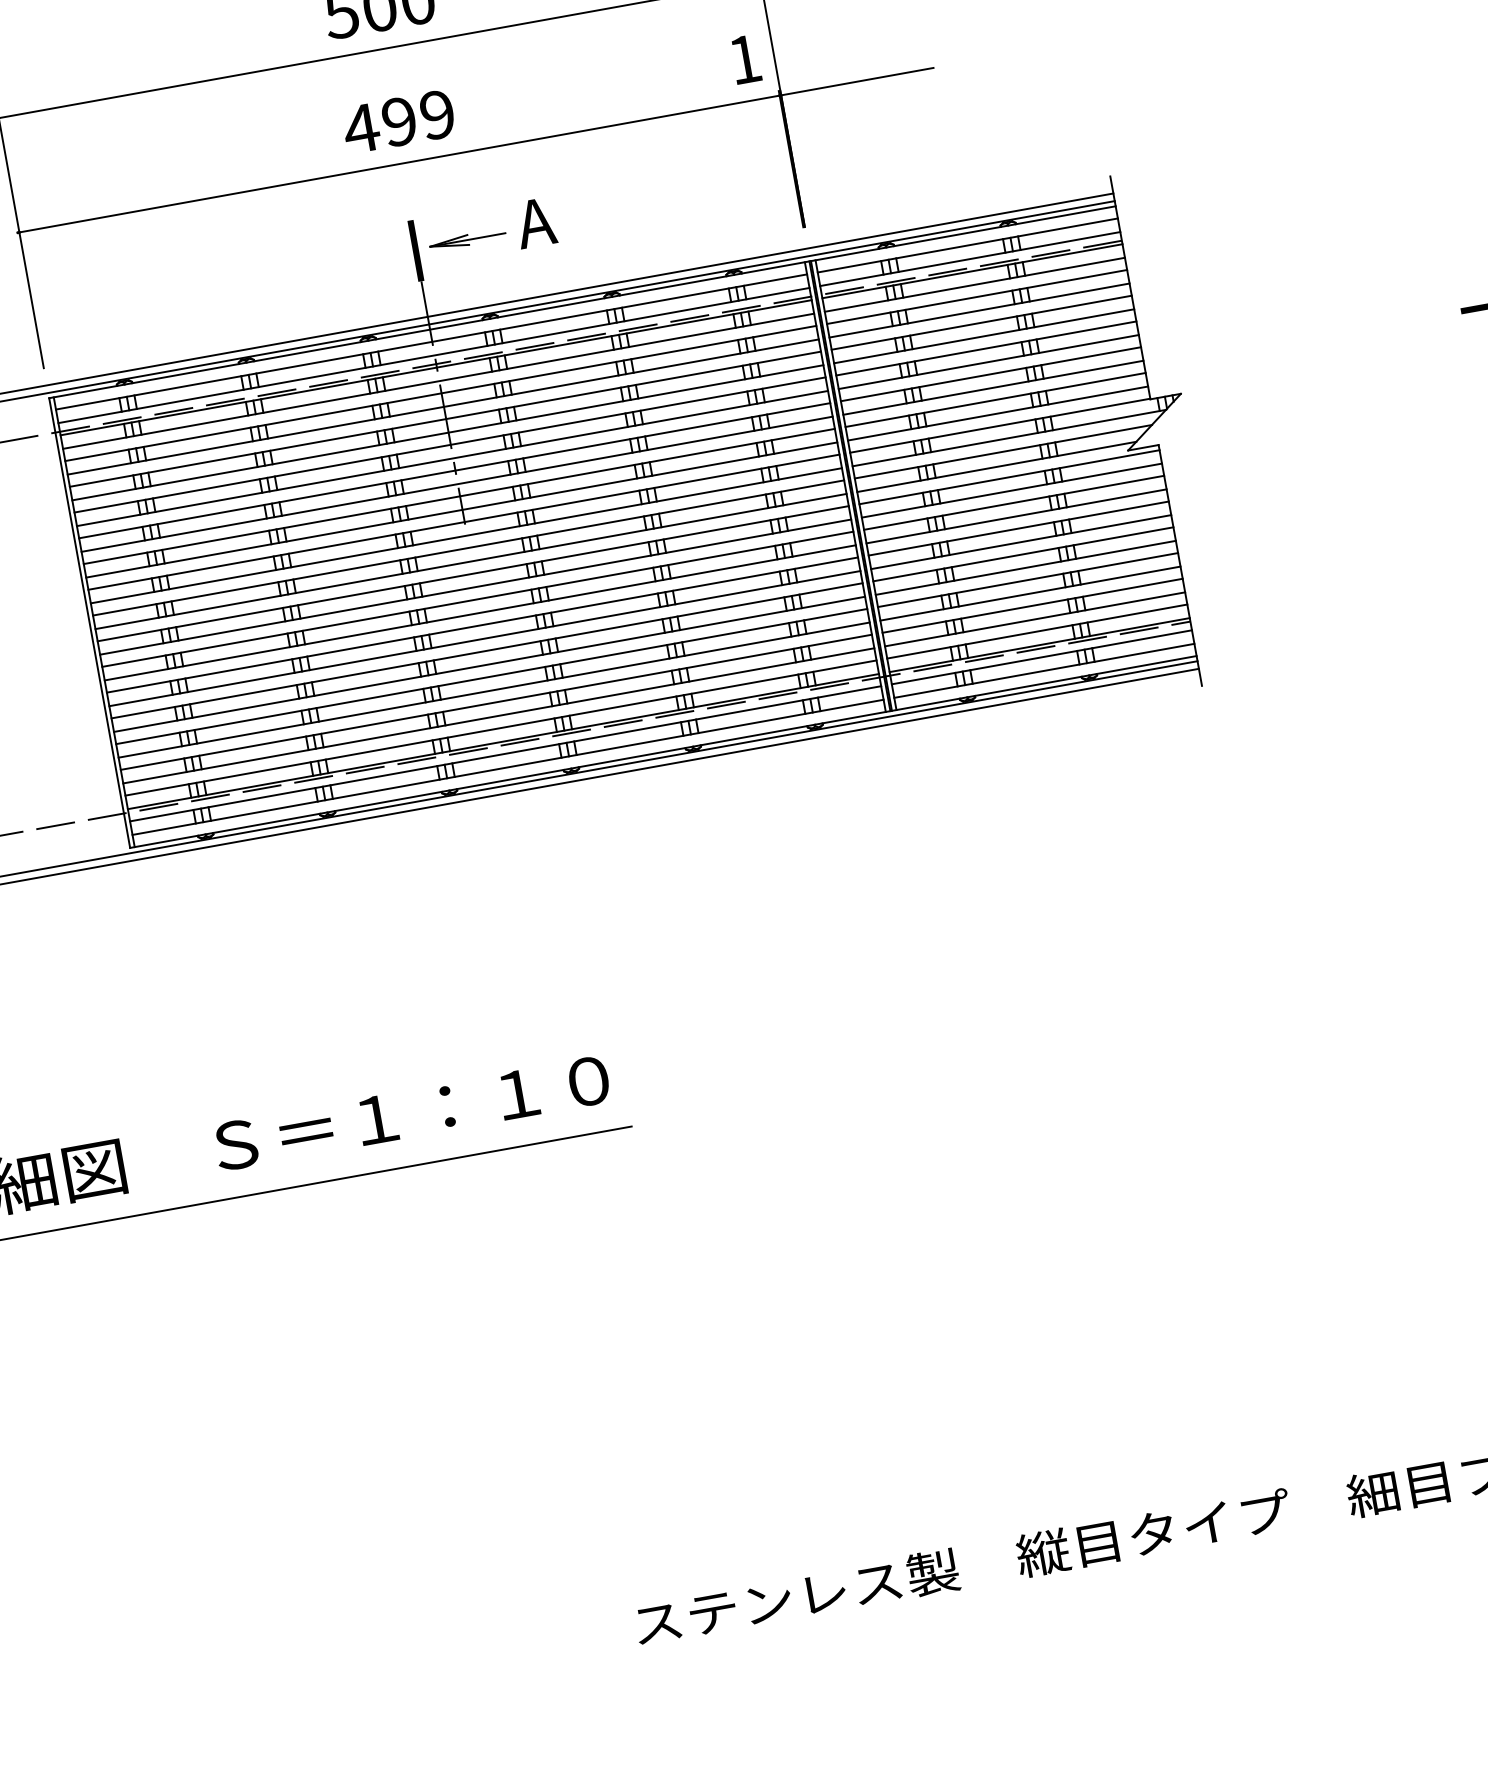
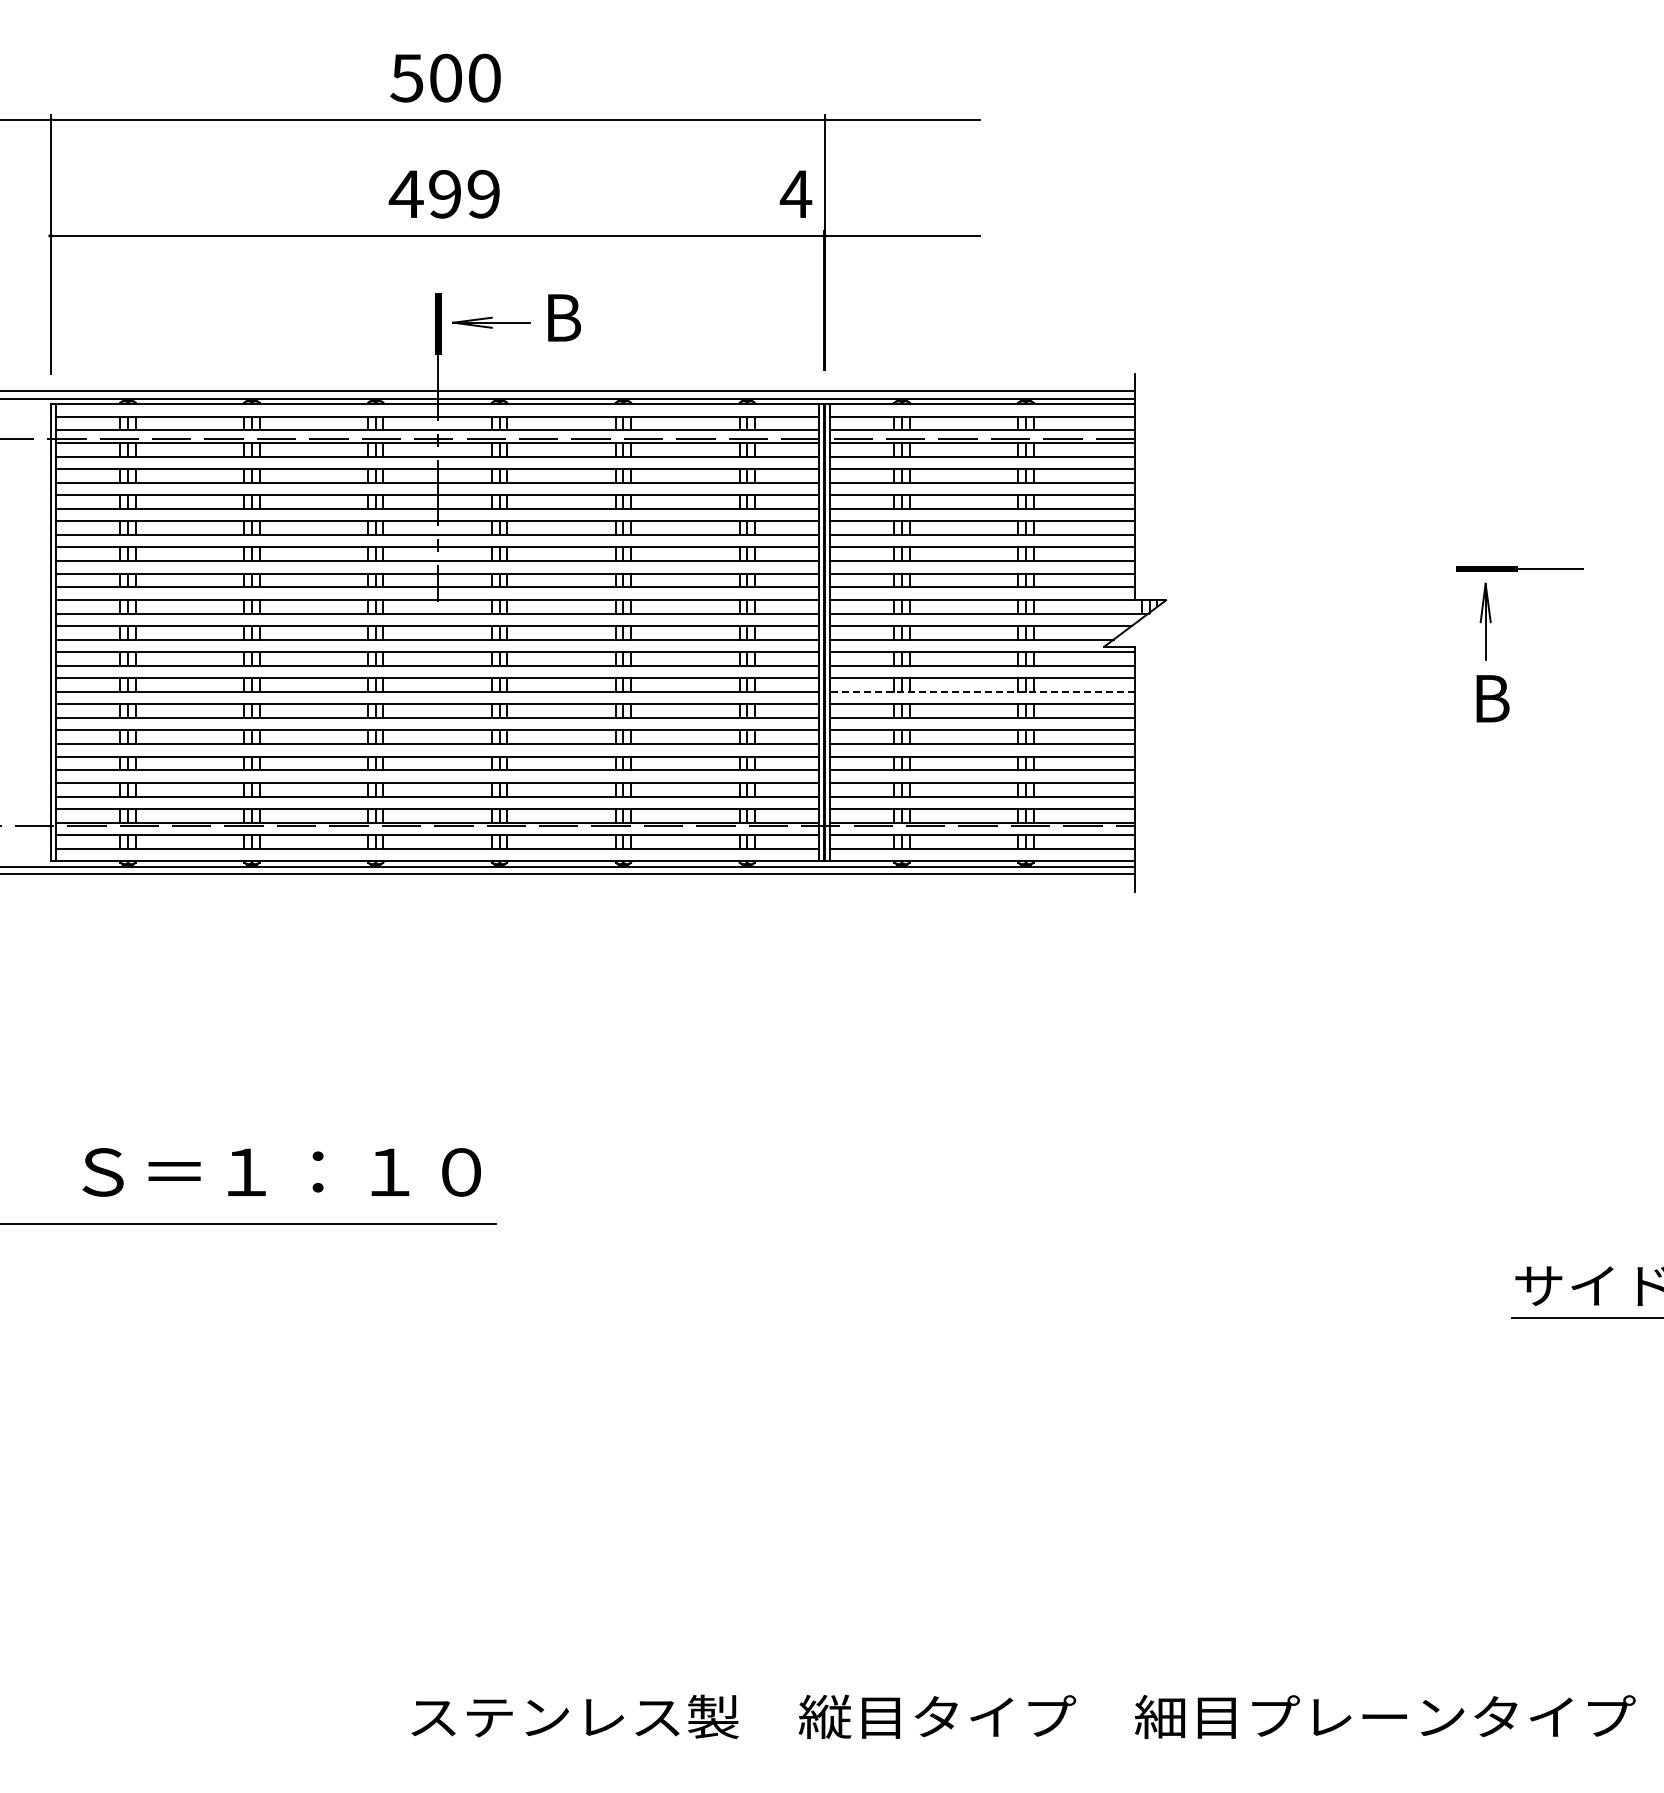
text: (744, 58) -> (795, 193), 1 -> 4
text: (535, 222) -> (561, 317), A -> B
line: (1016, 515) -> (982, 691), solid -> dashed

